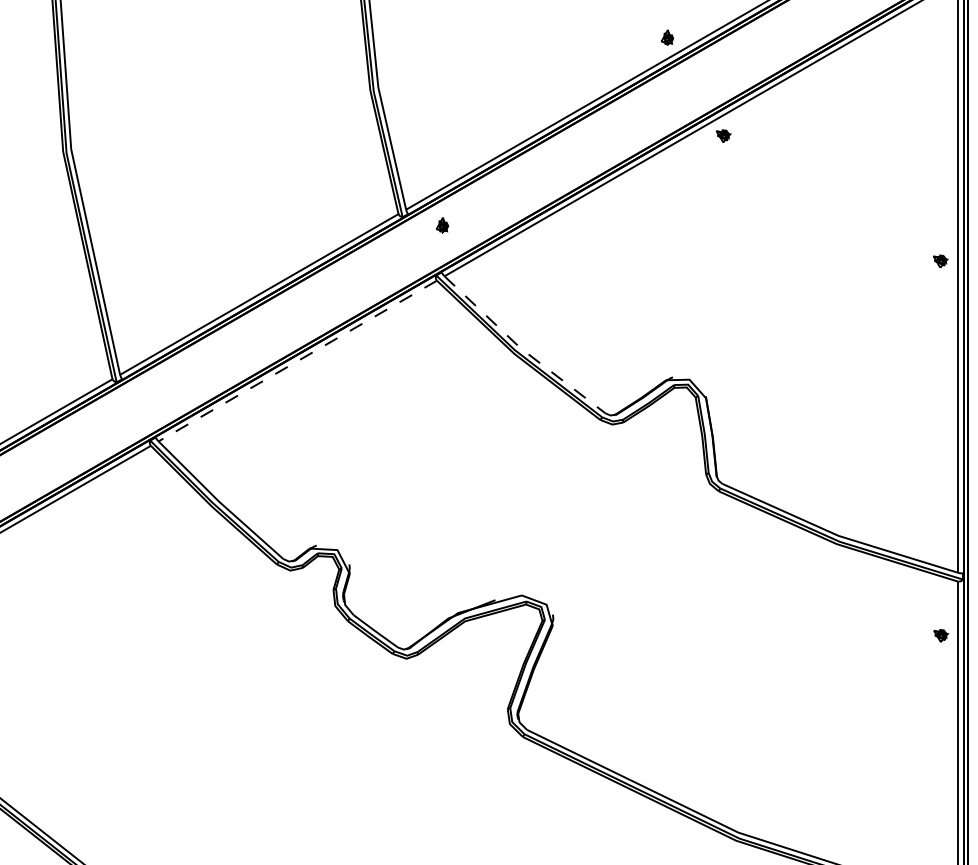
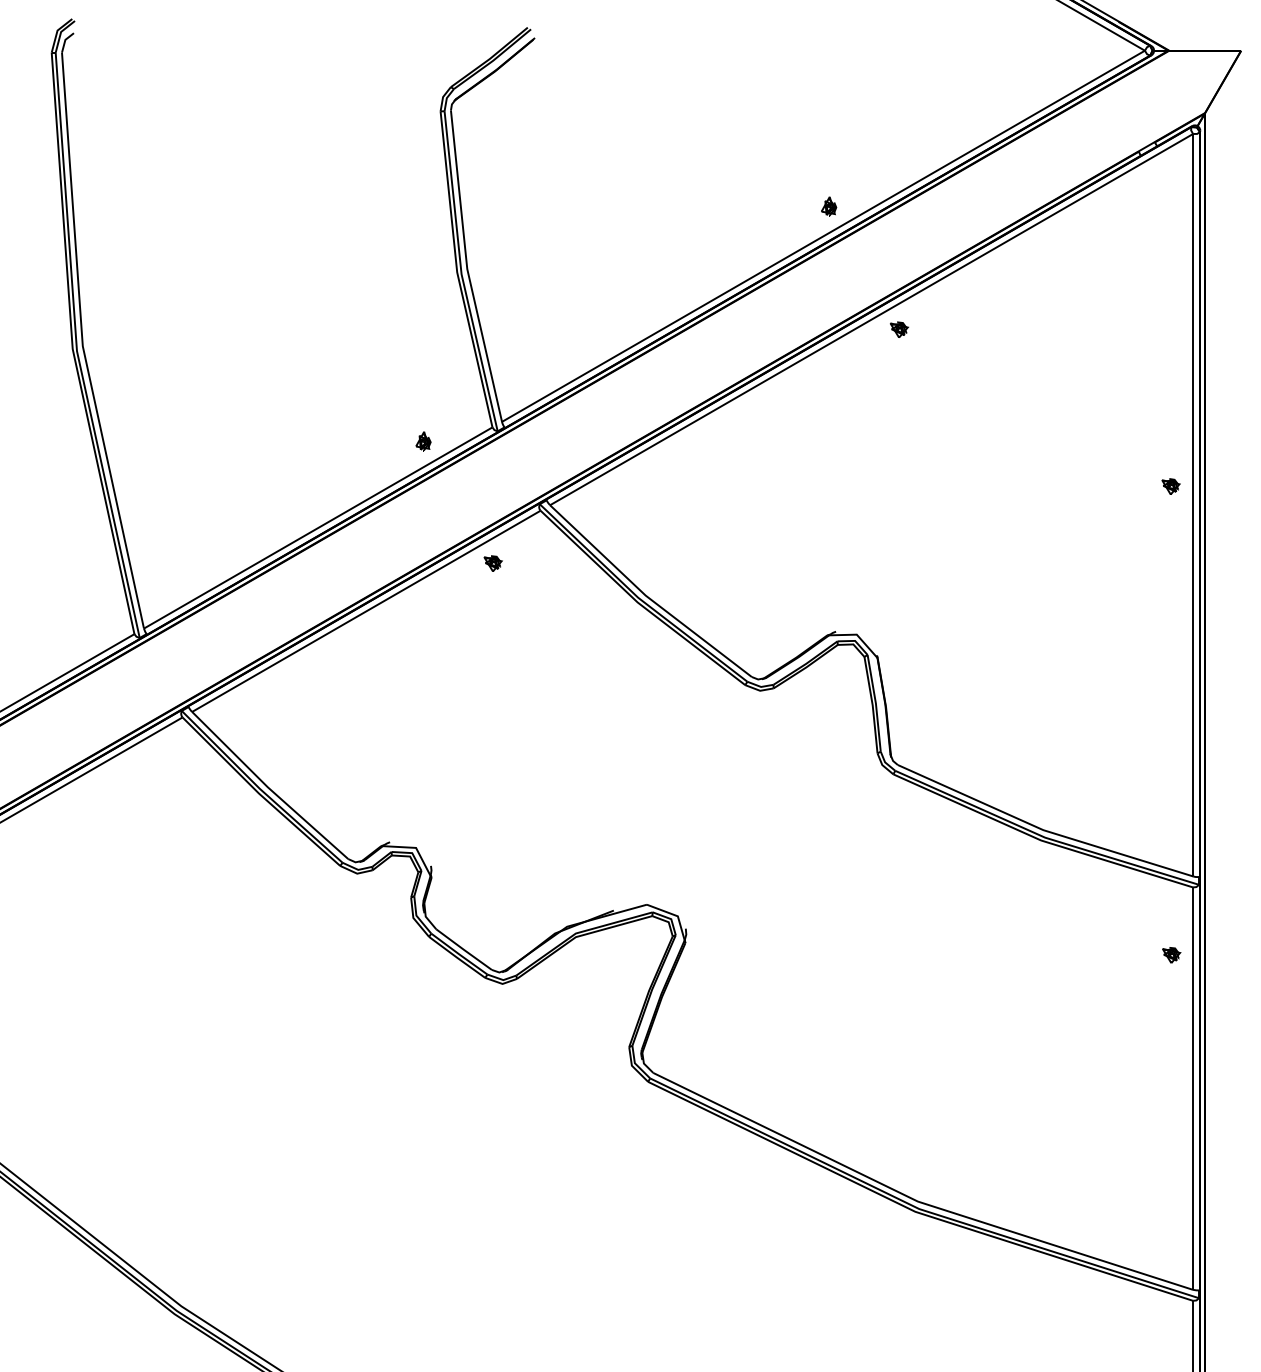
part: (442, 225) -> (423, 441), moved
part: (398, 322) -> (492, 563), added
line: (521, 349) -> (646, 596), dashed -> solid
line: (297, 361) -> (365, 611), dashed -> solid

